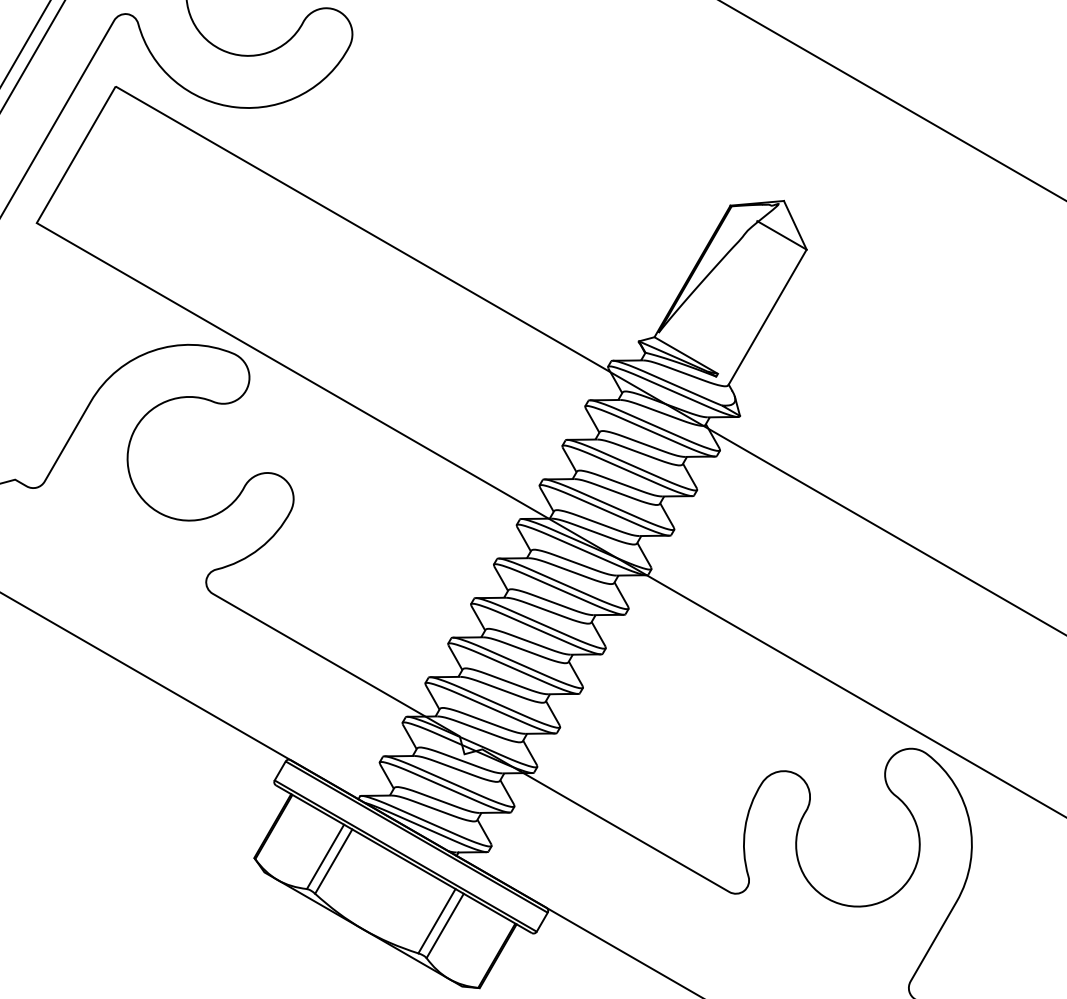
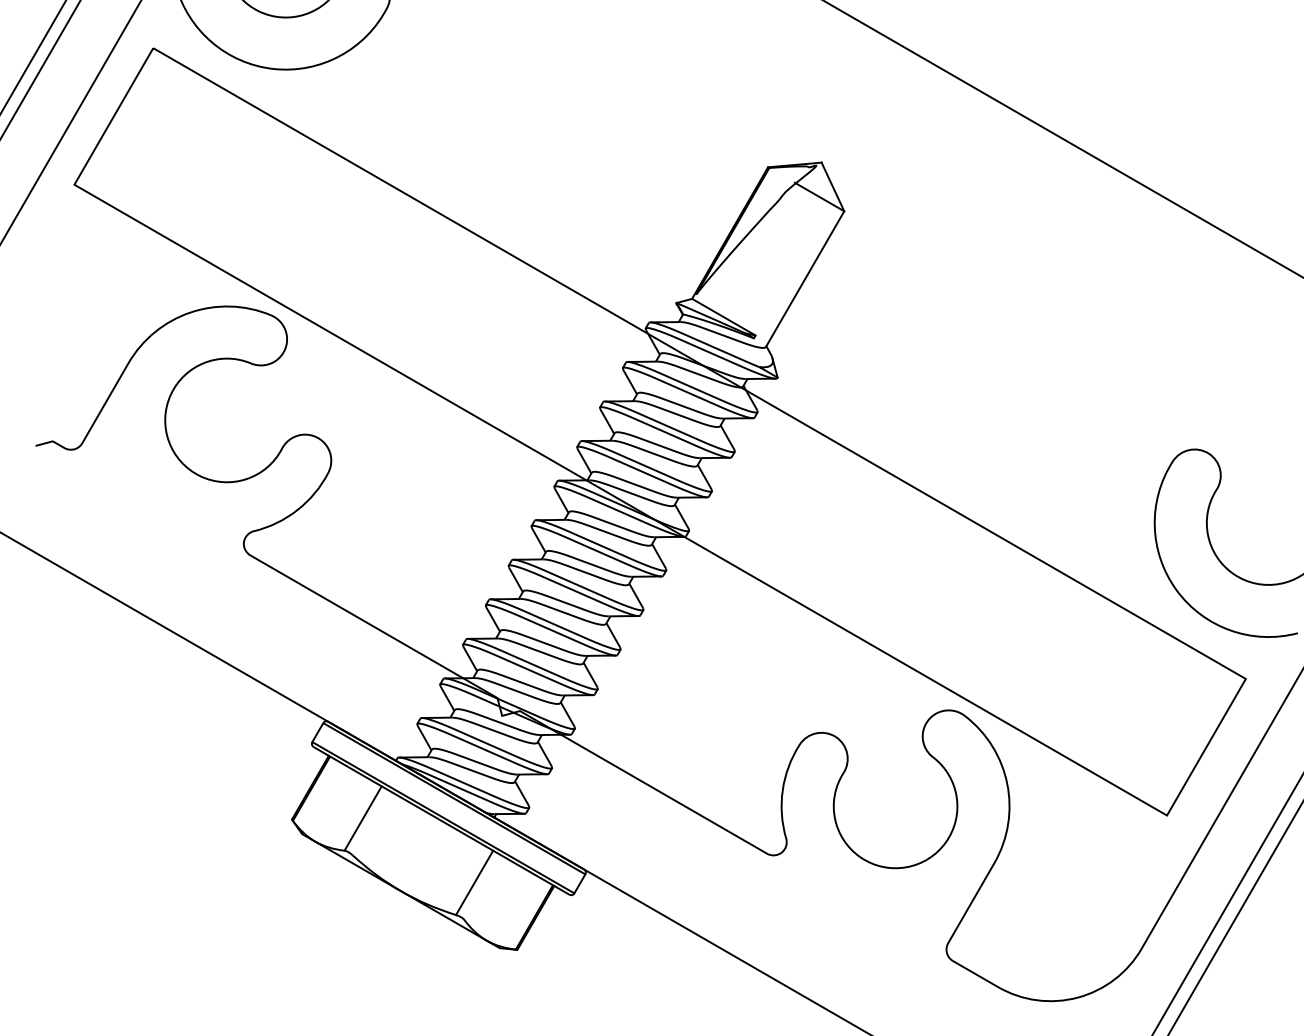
line: (332, 861) -> (370, 823), removed
line: (444, 925) -> (482, 887), removed

